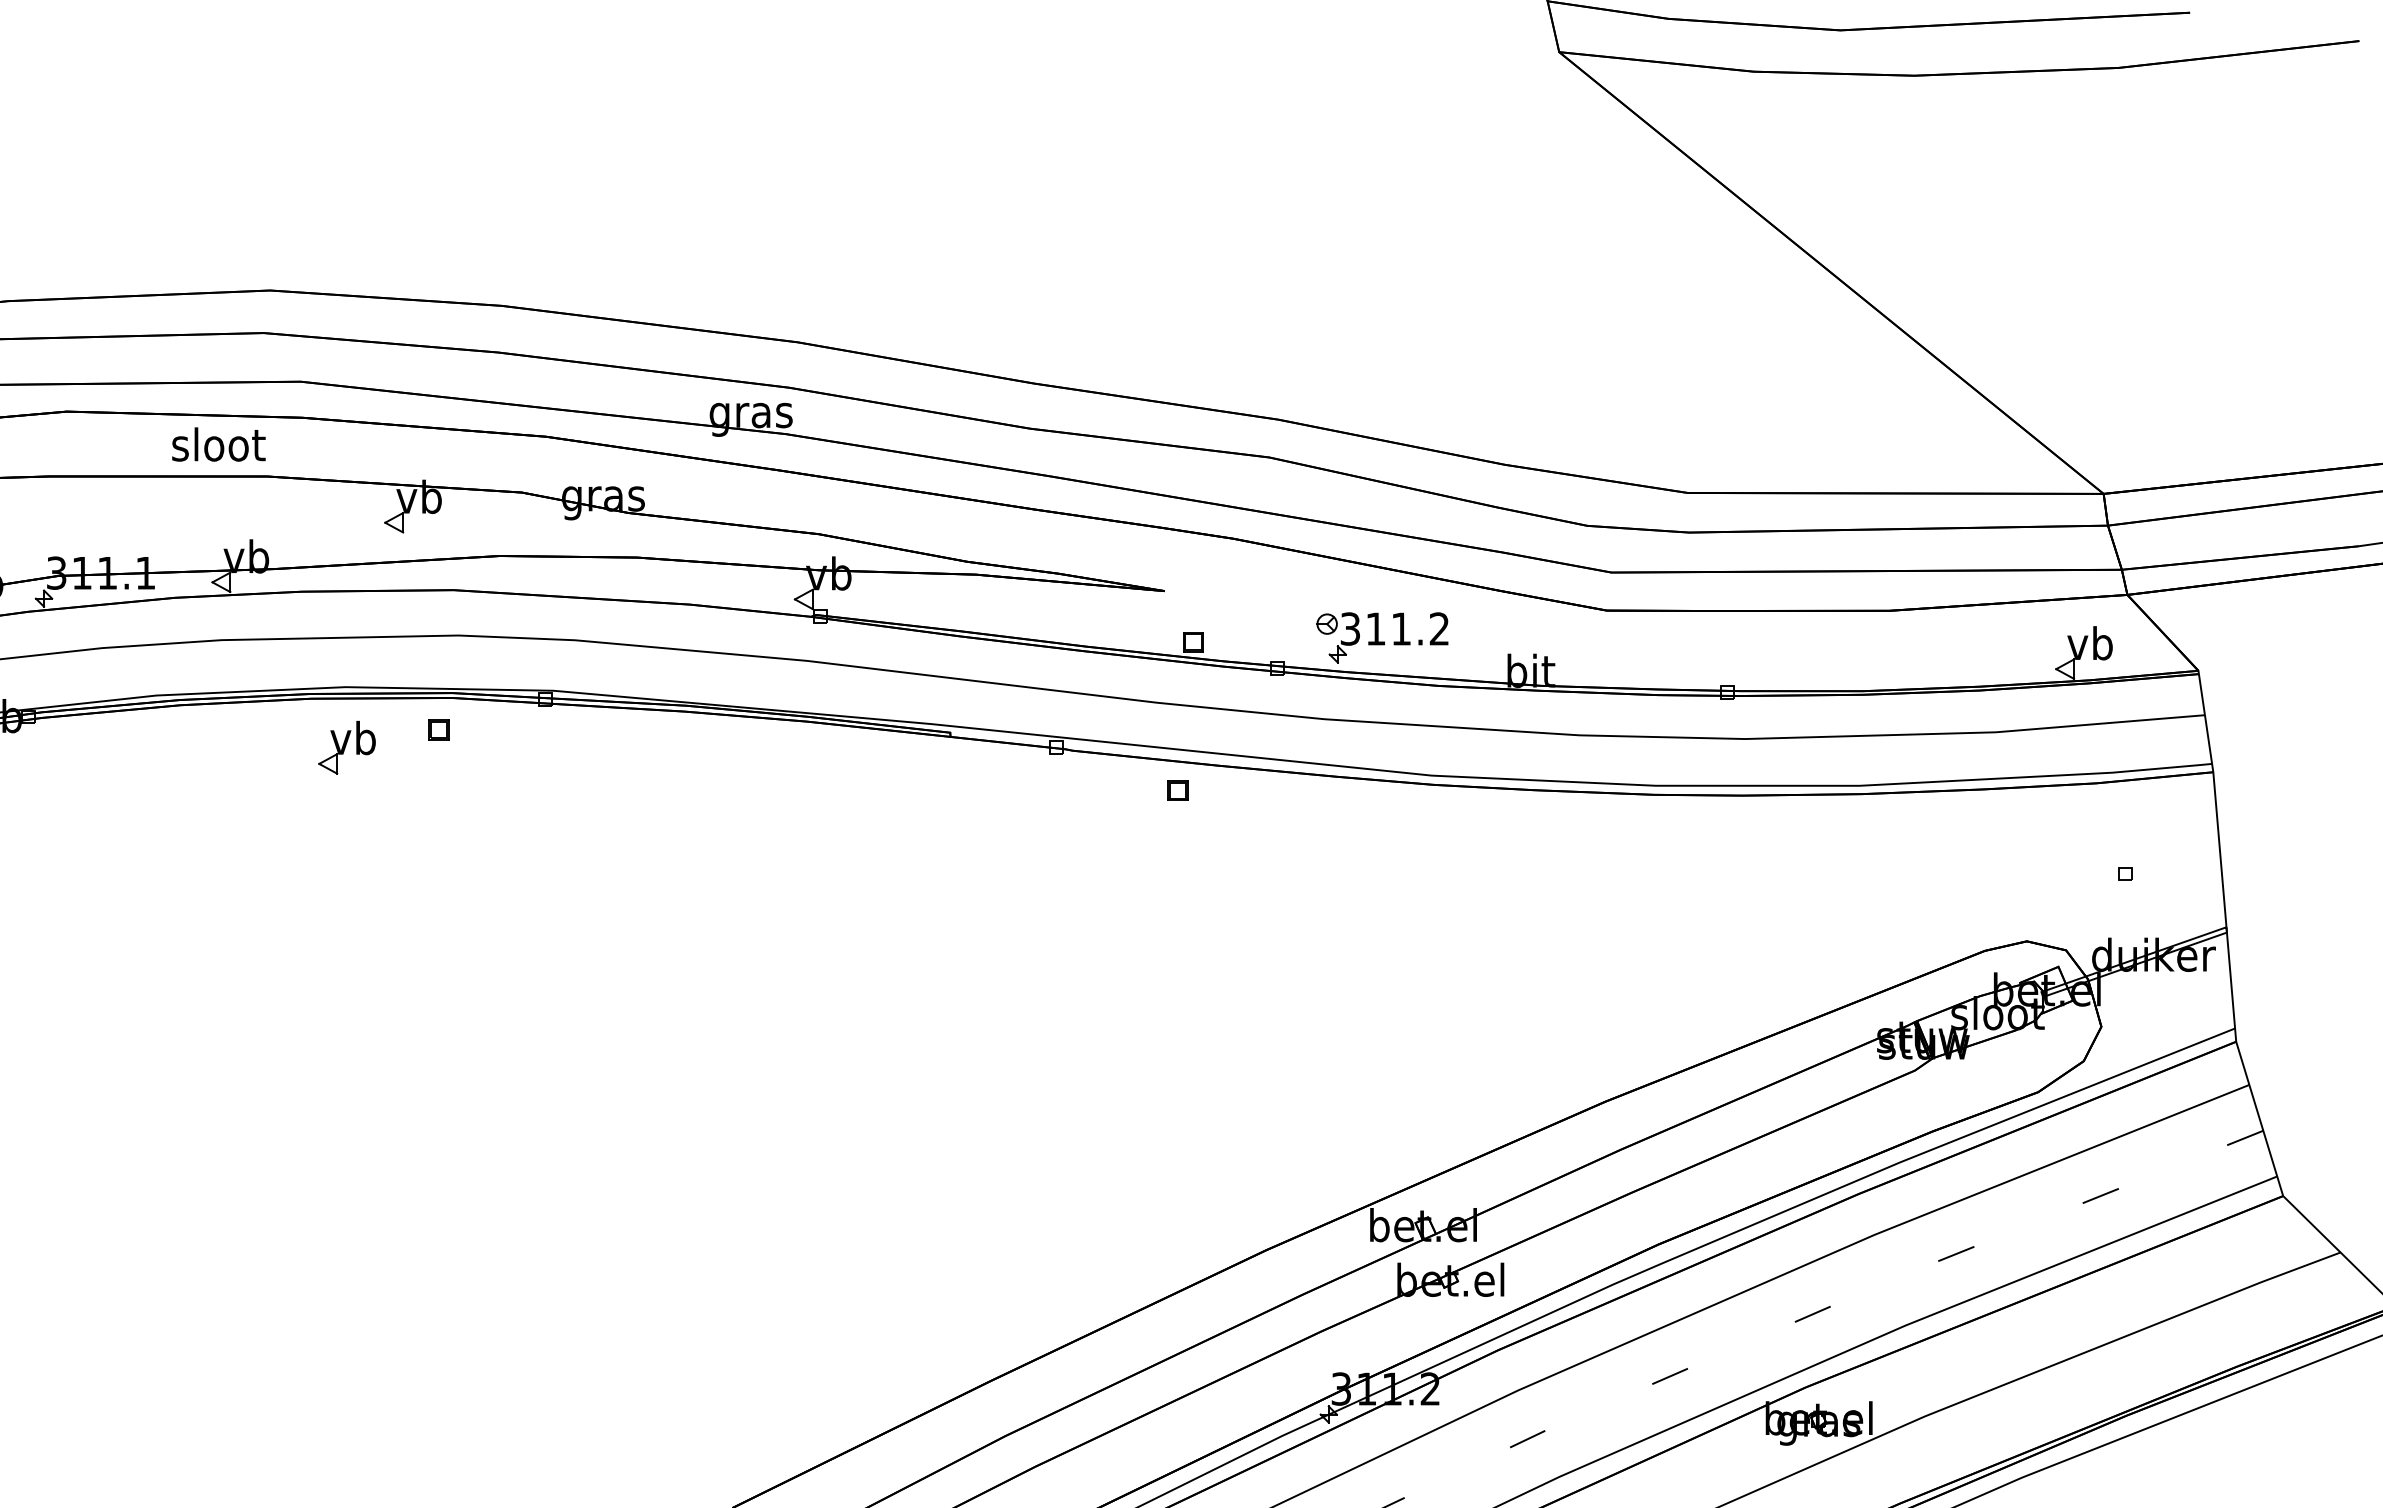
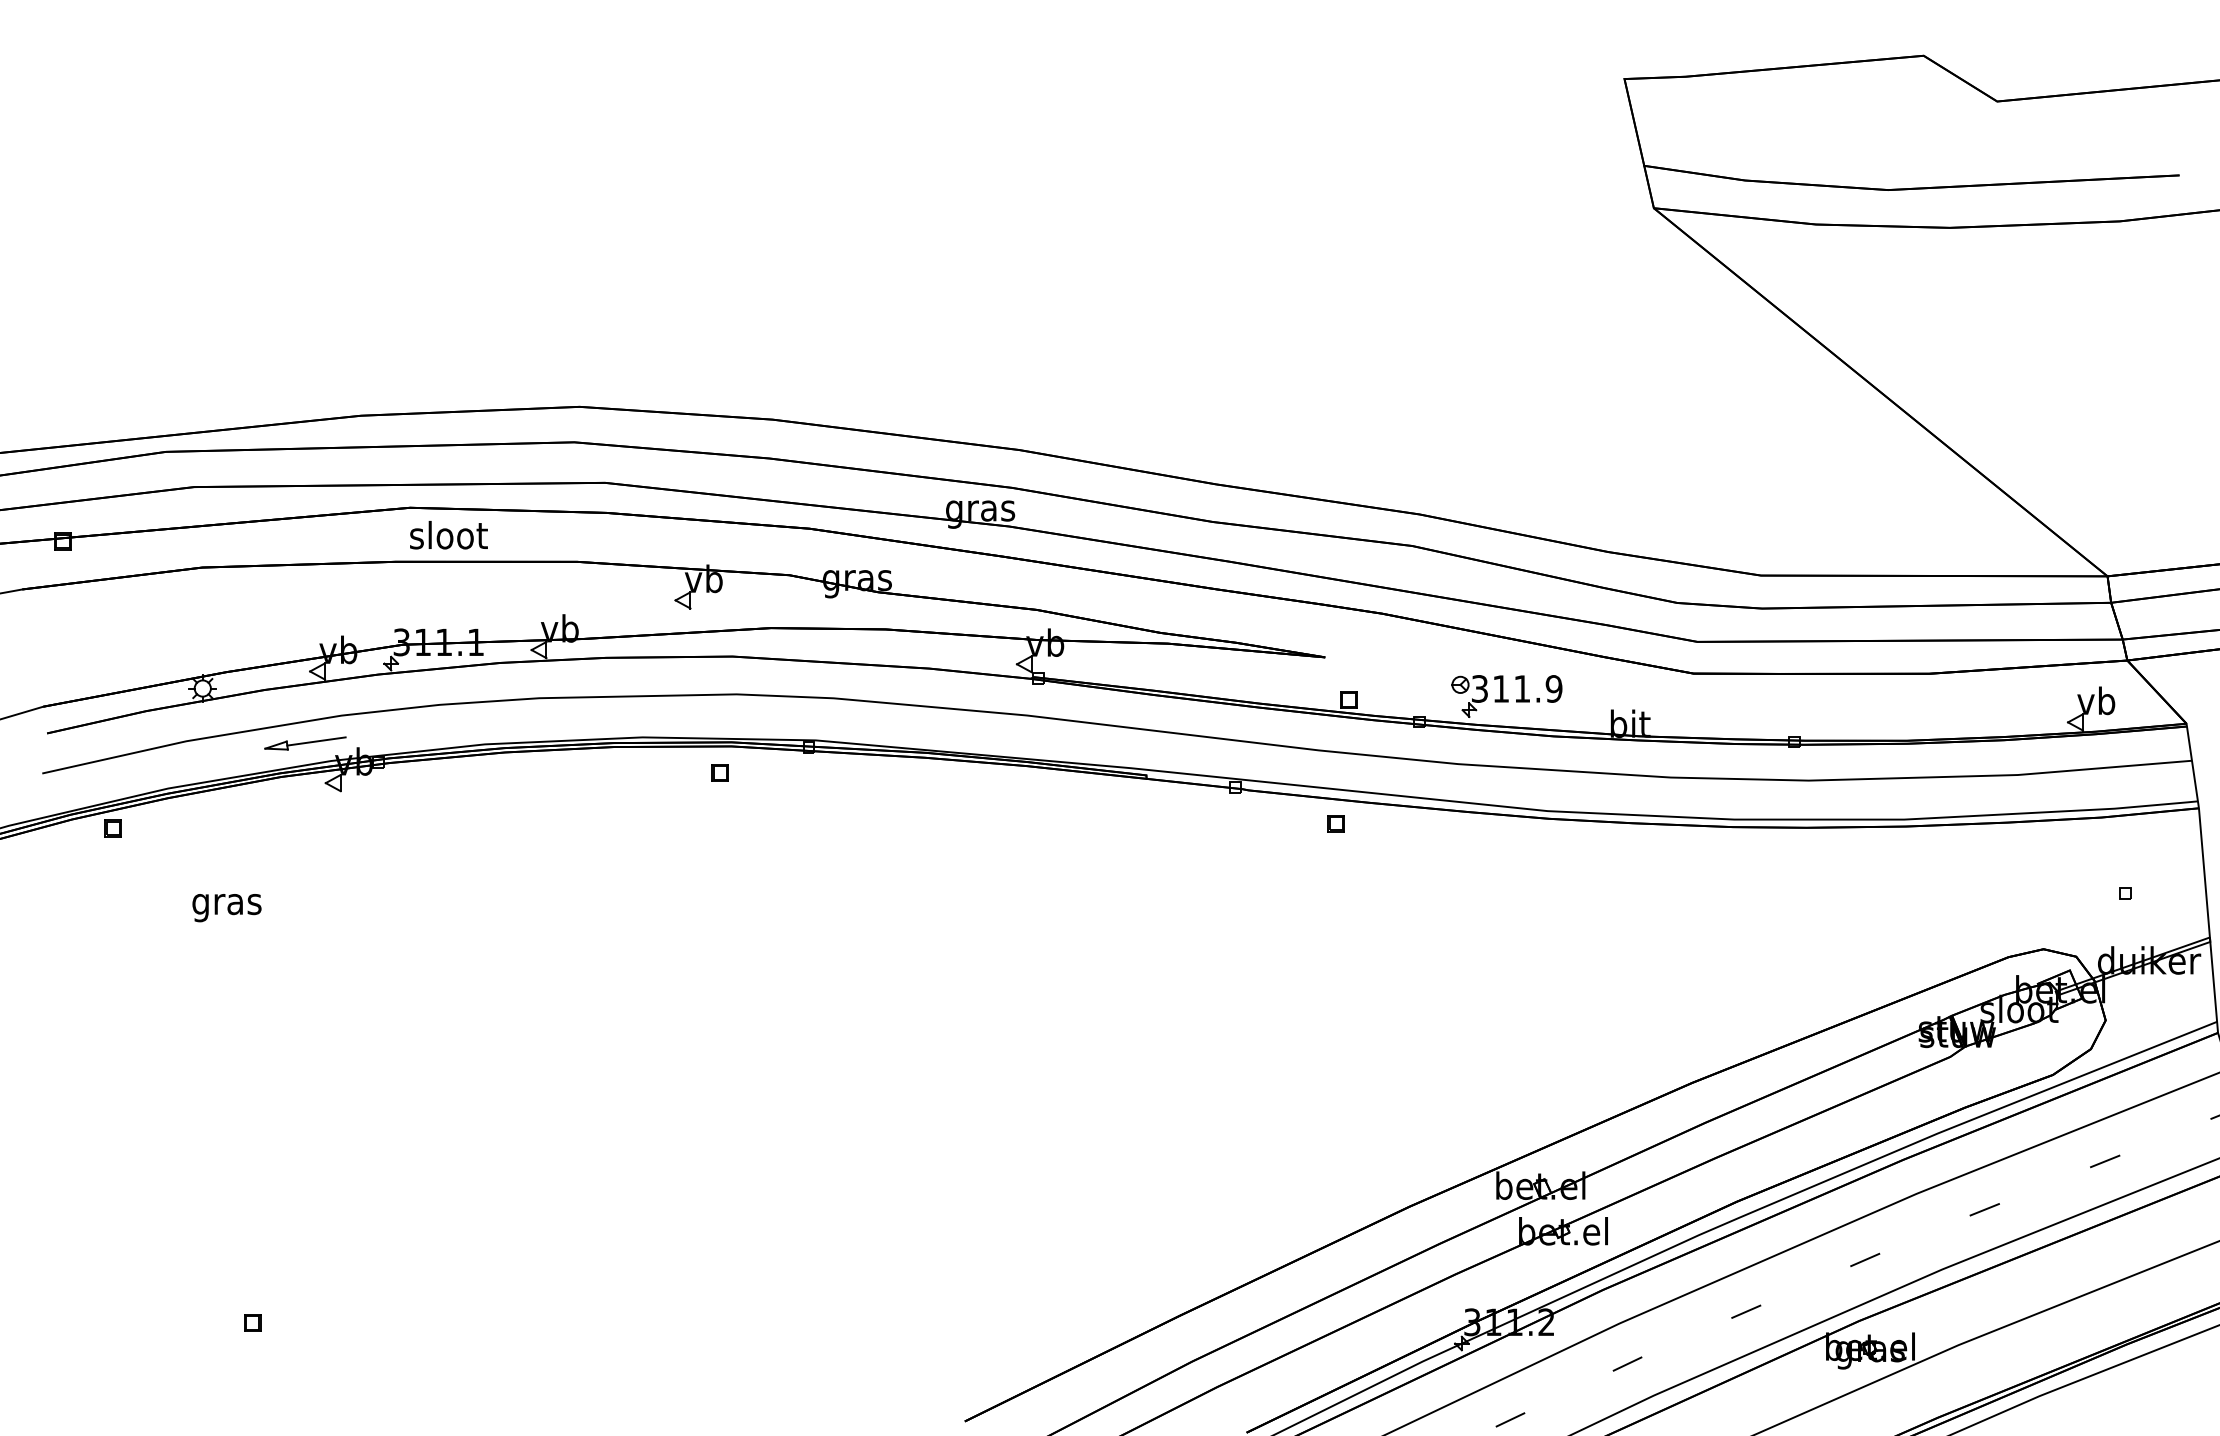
text: (218, 444) -> (448, 535), moved
text: (1438, 628) -> (1553, 688), 311.2 -> 311.9
part: (346, 747) -> (643, 787), removed

